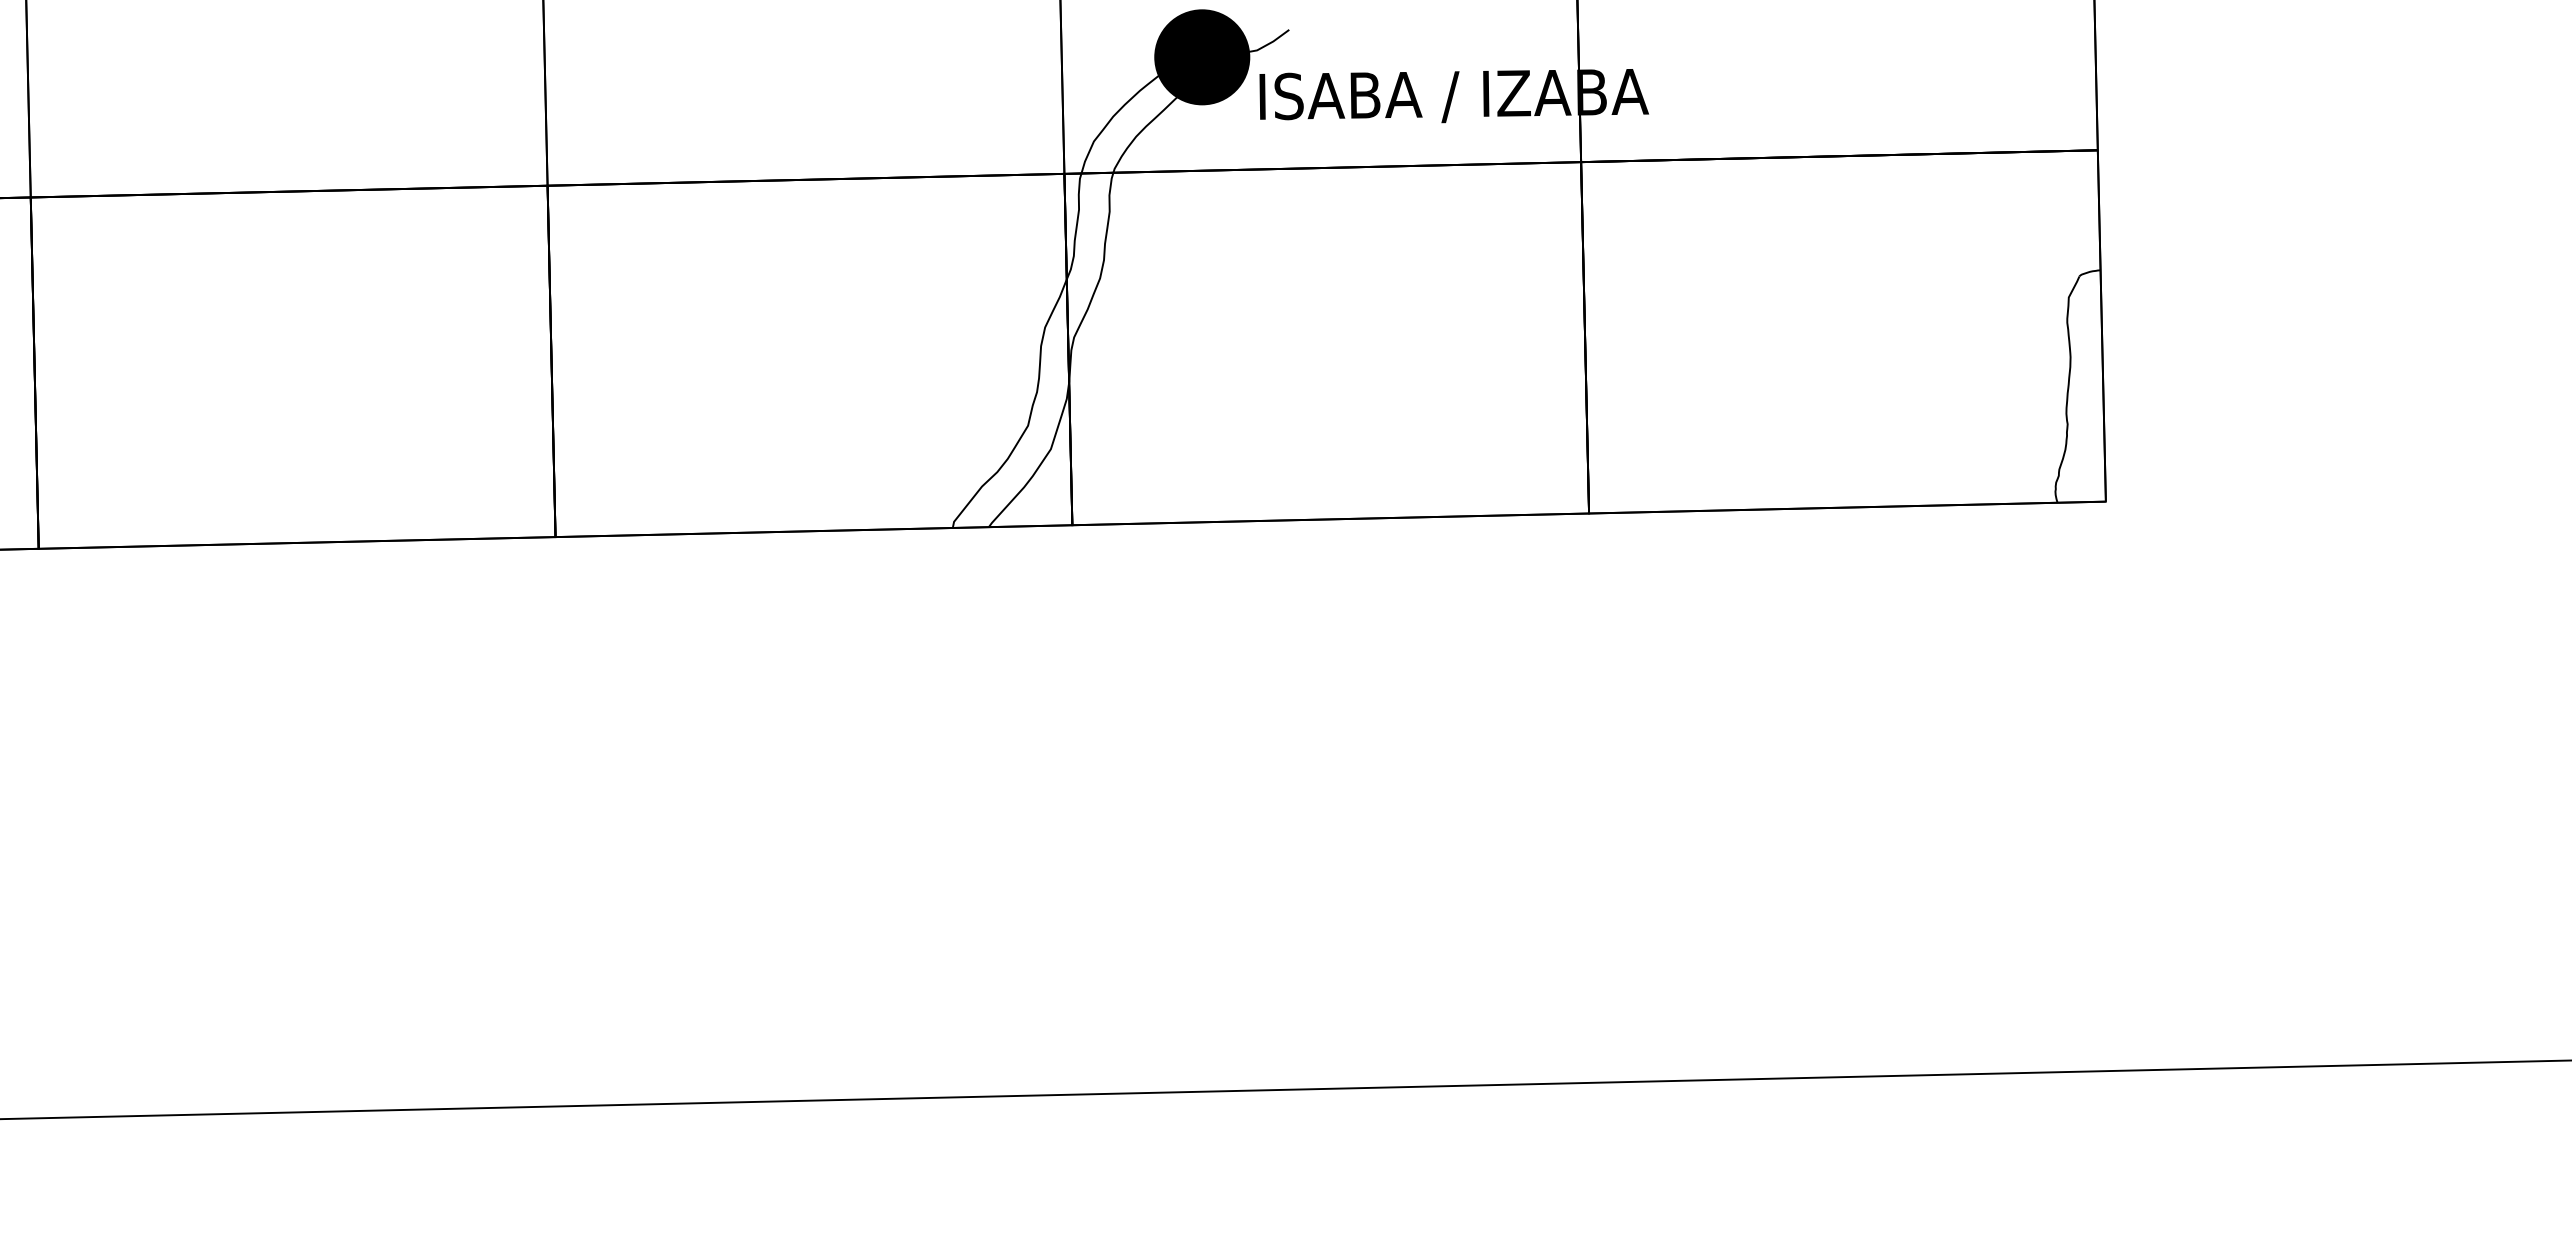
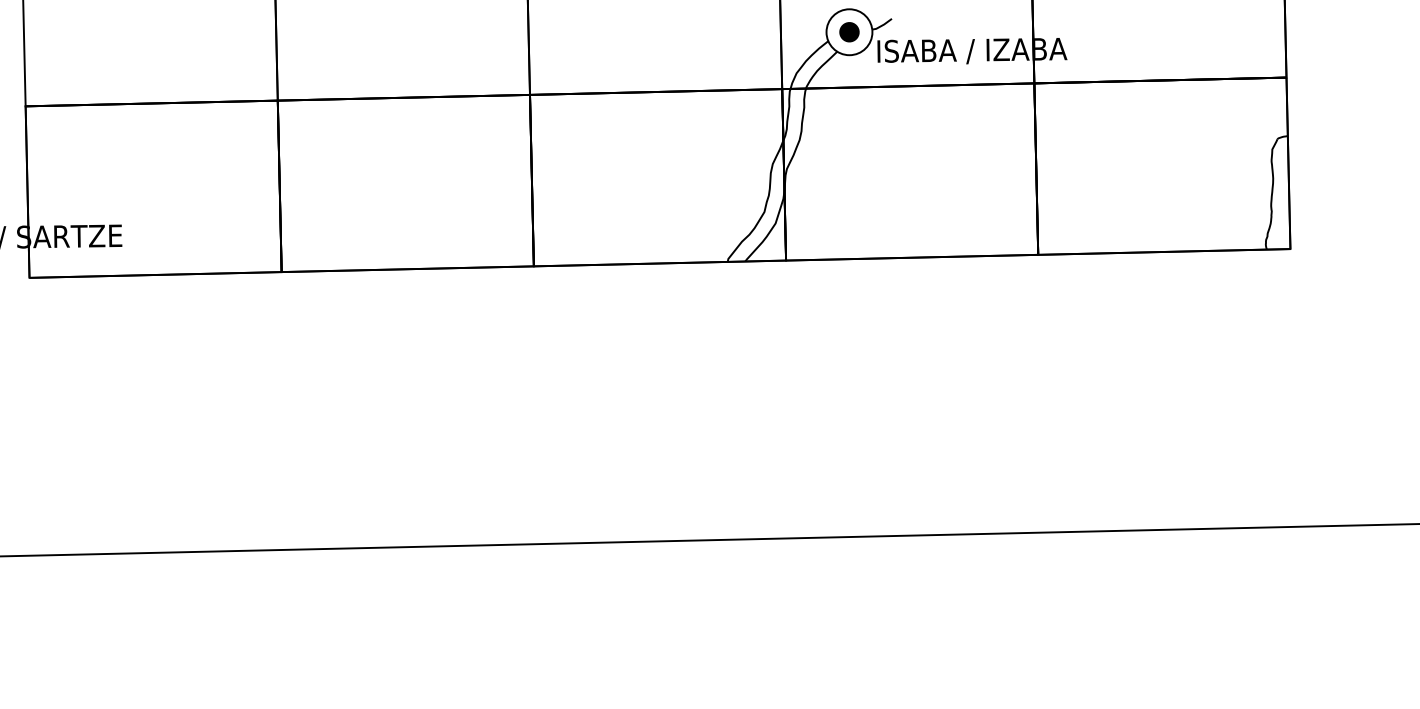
fill: (1202, 57) -> (849, 32), removed
fill: (1202, 57) -> (849, 32), removed

